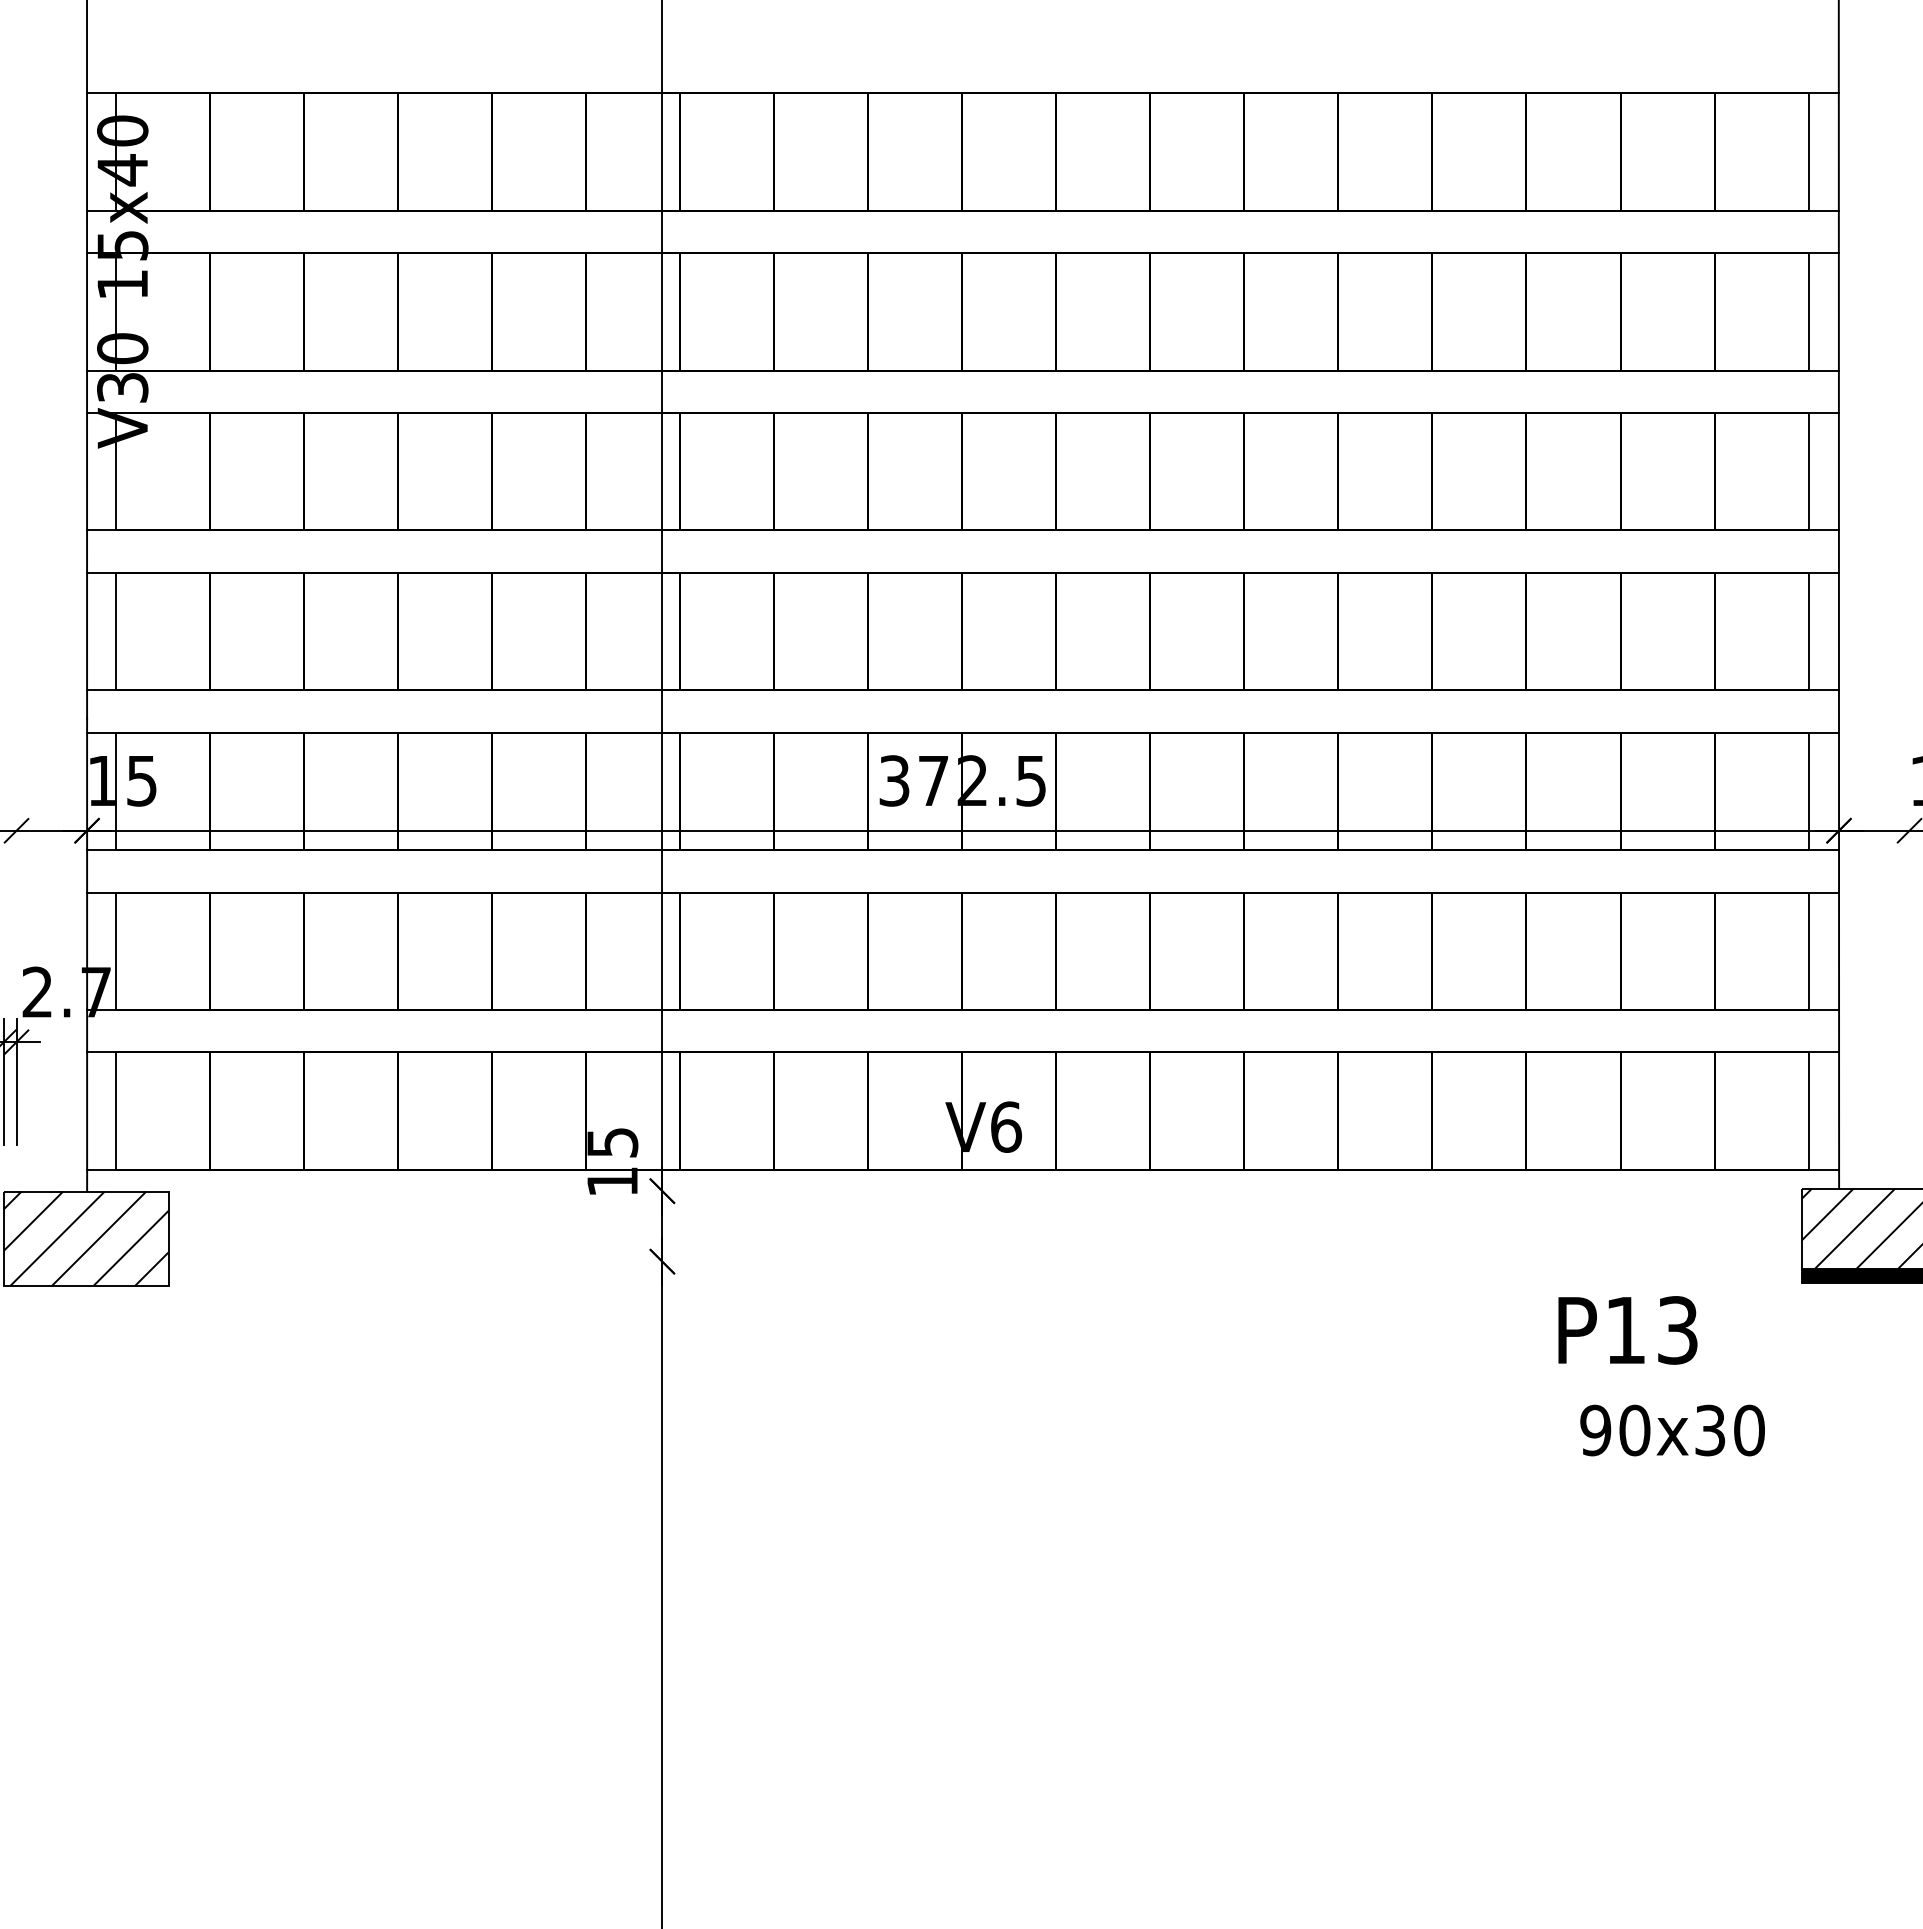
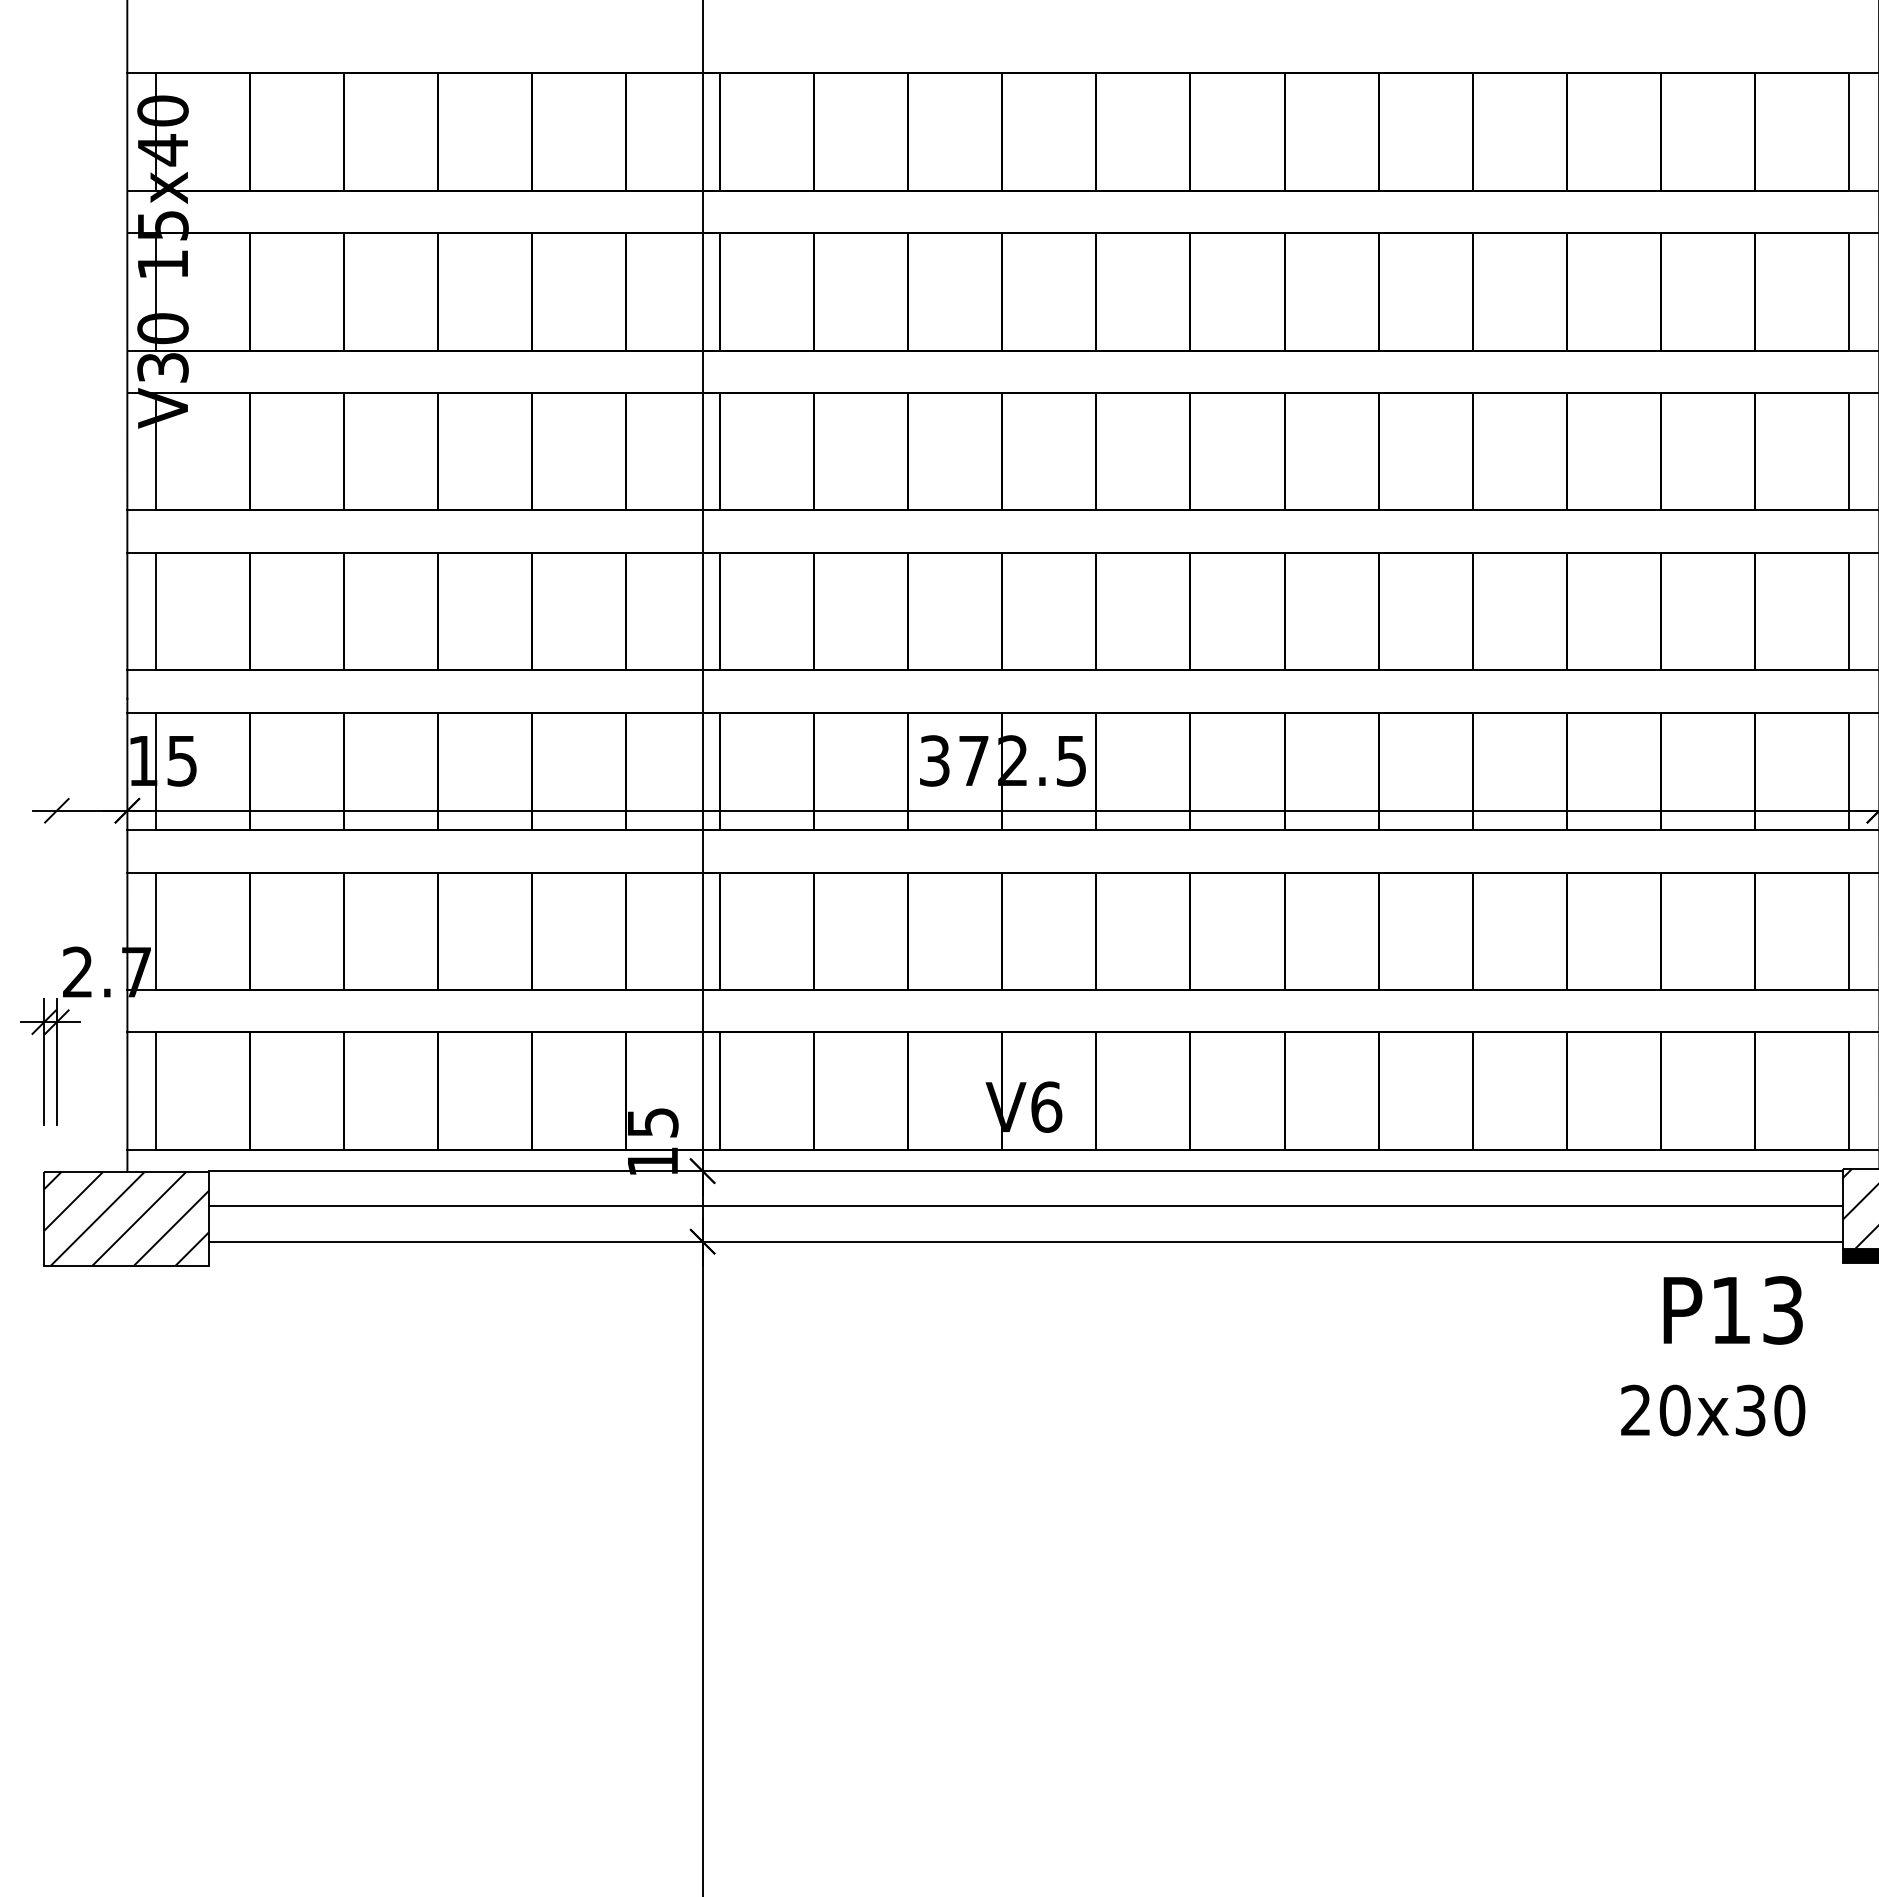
line: (985, 1191) -> (1025, 1171), added
line: (985, 1226) -> (1025, 1206), added
line: (985, 1261) -> (1025, 1241), added
text: (1627, 1330) -> (1732, 1310), moved
text: (1595, 1430) -> (1635, 1410), 90x30 -> 20x30

